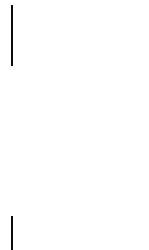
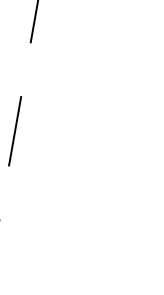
line: (11, 140) -> (14, 131), added

